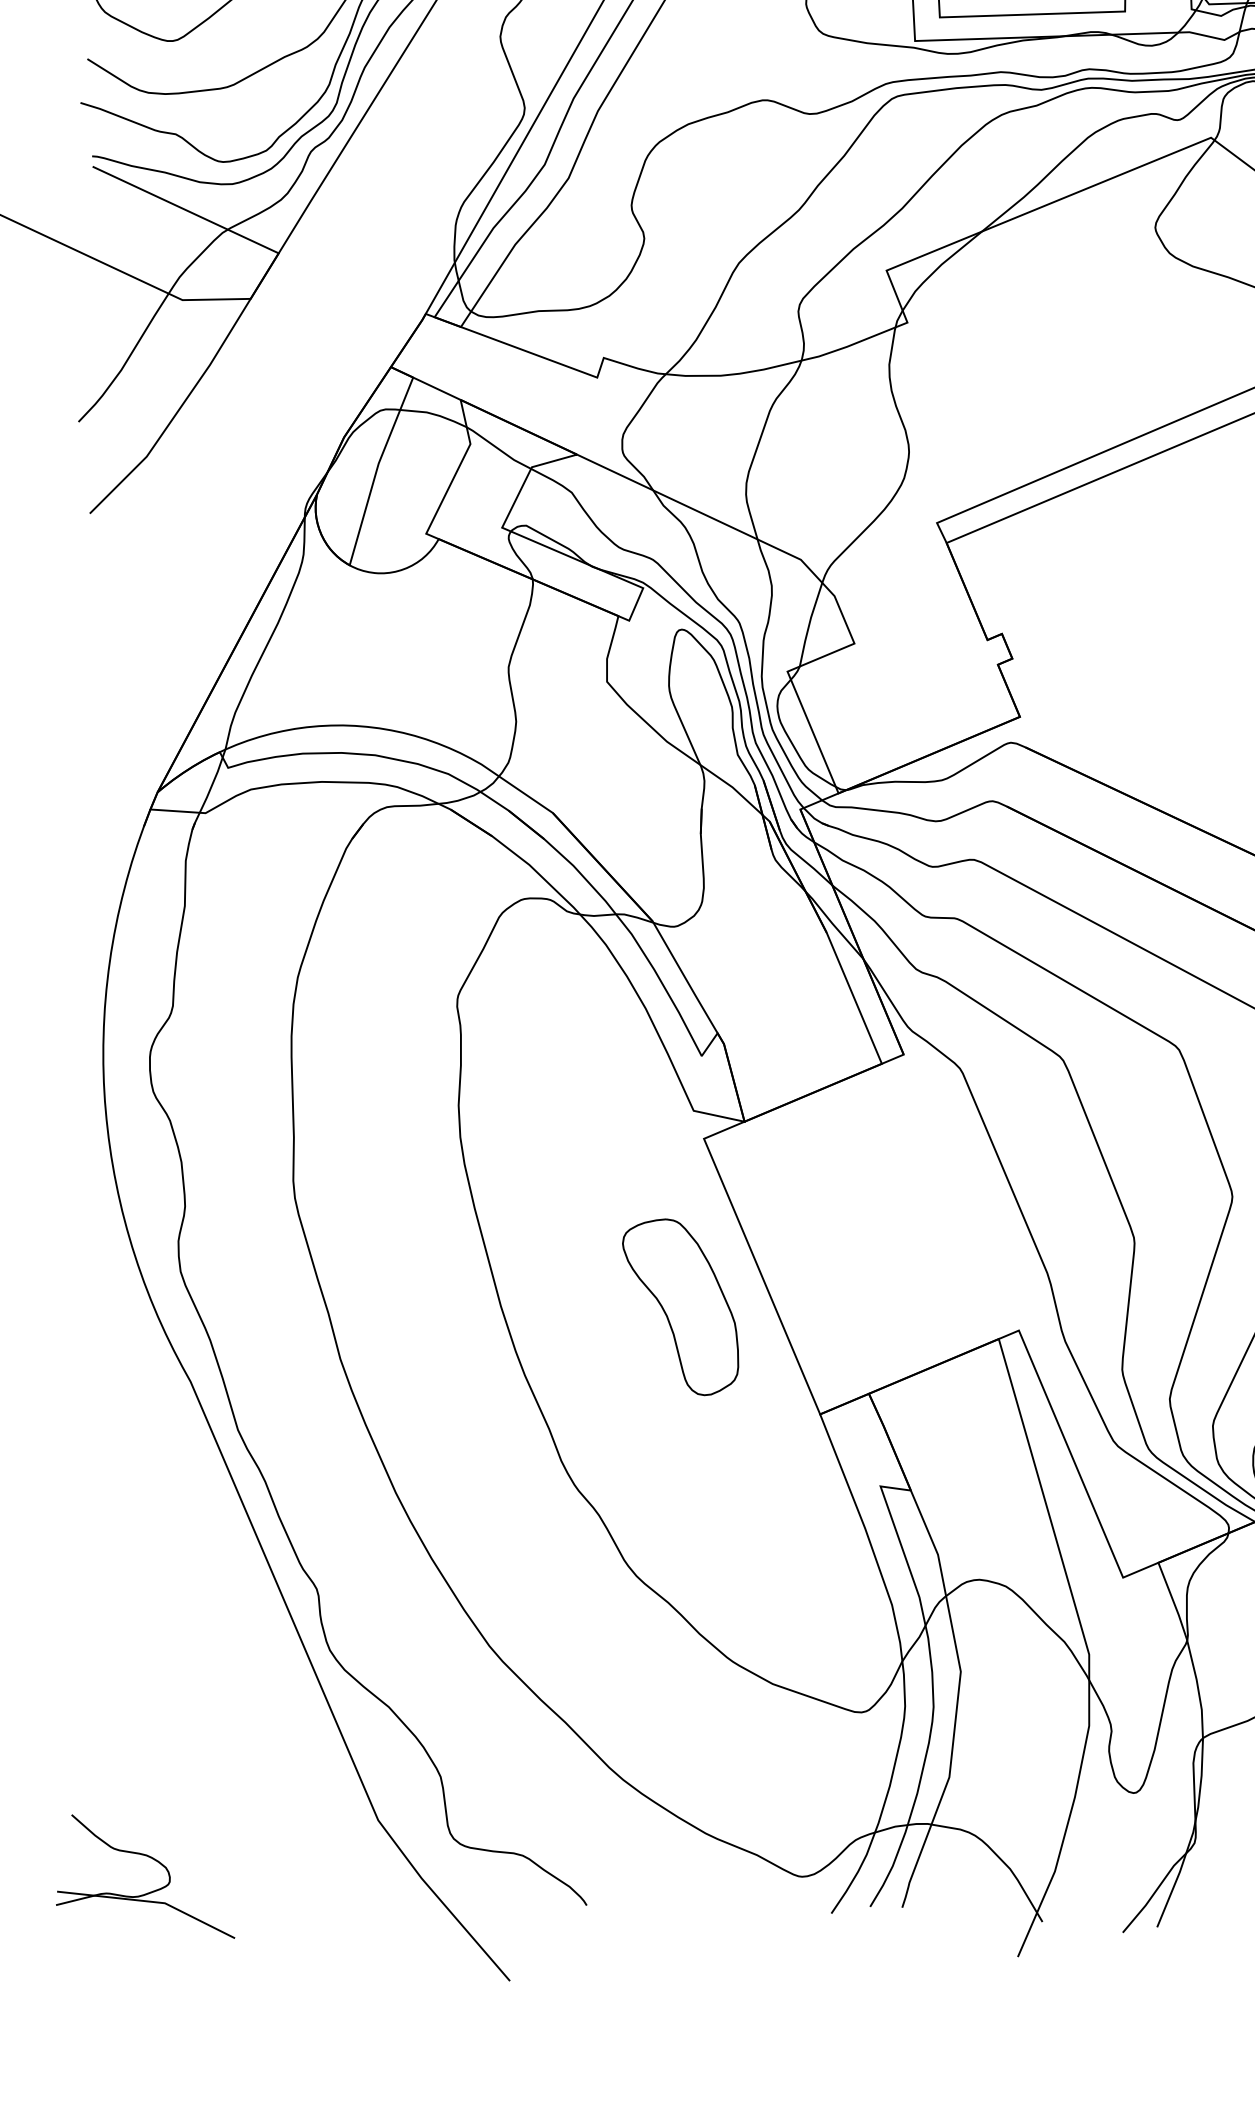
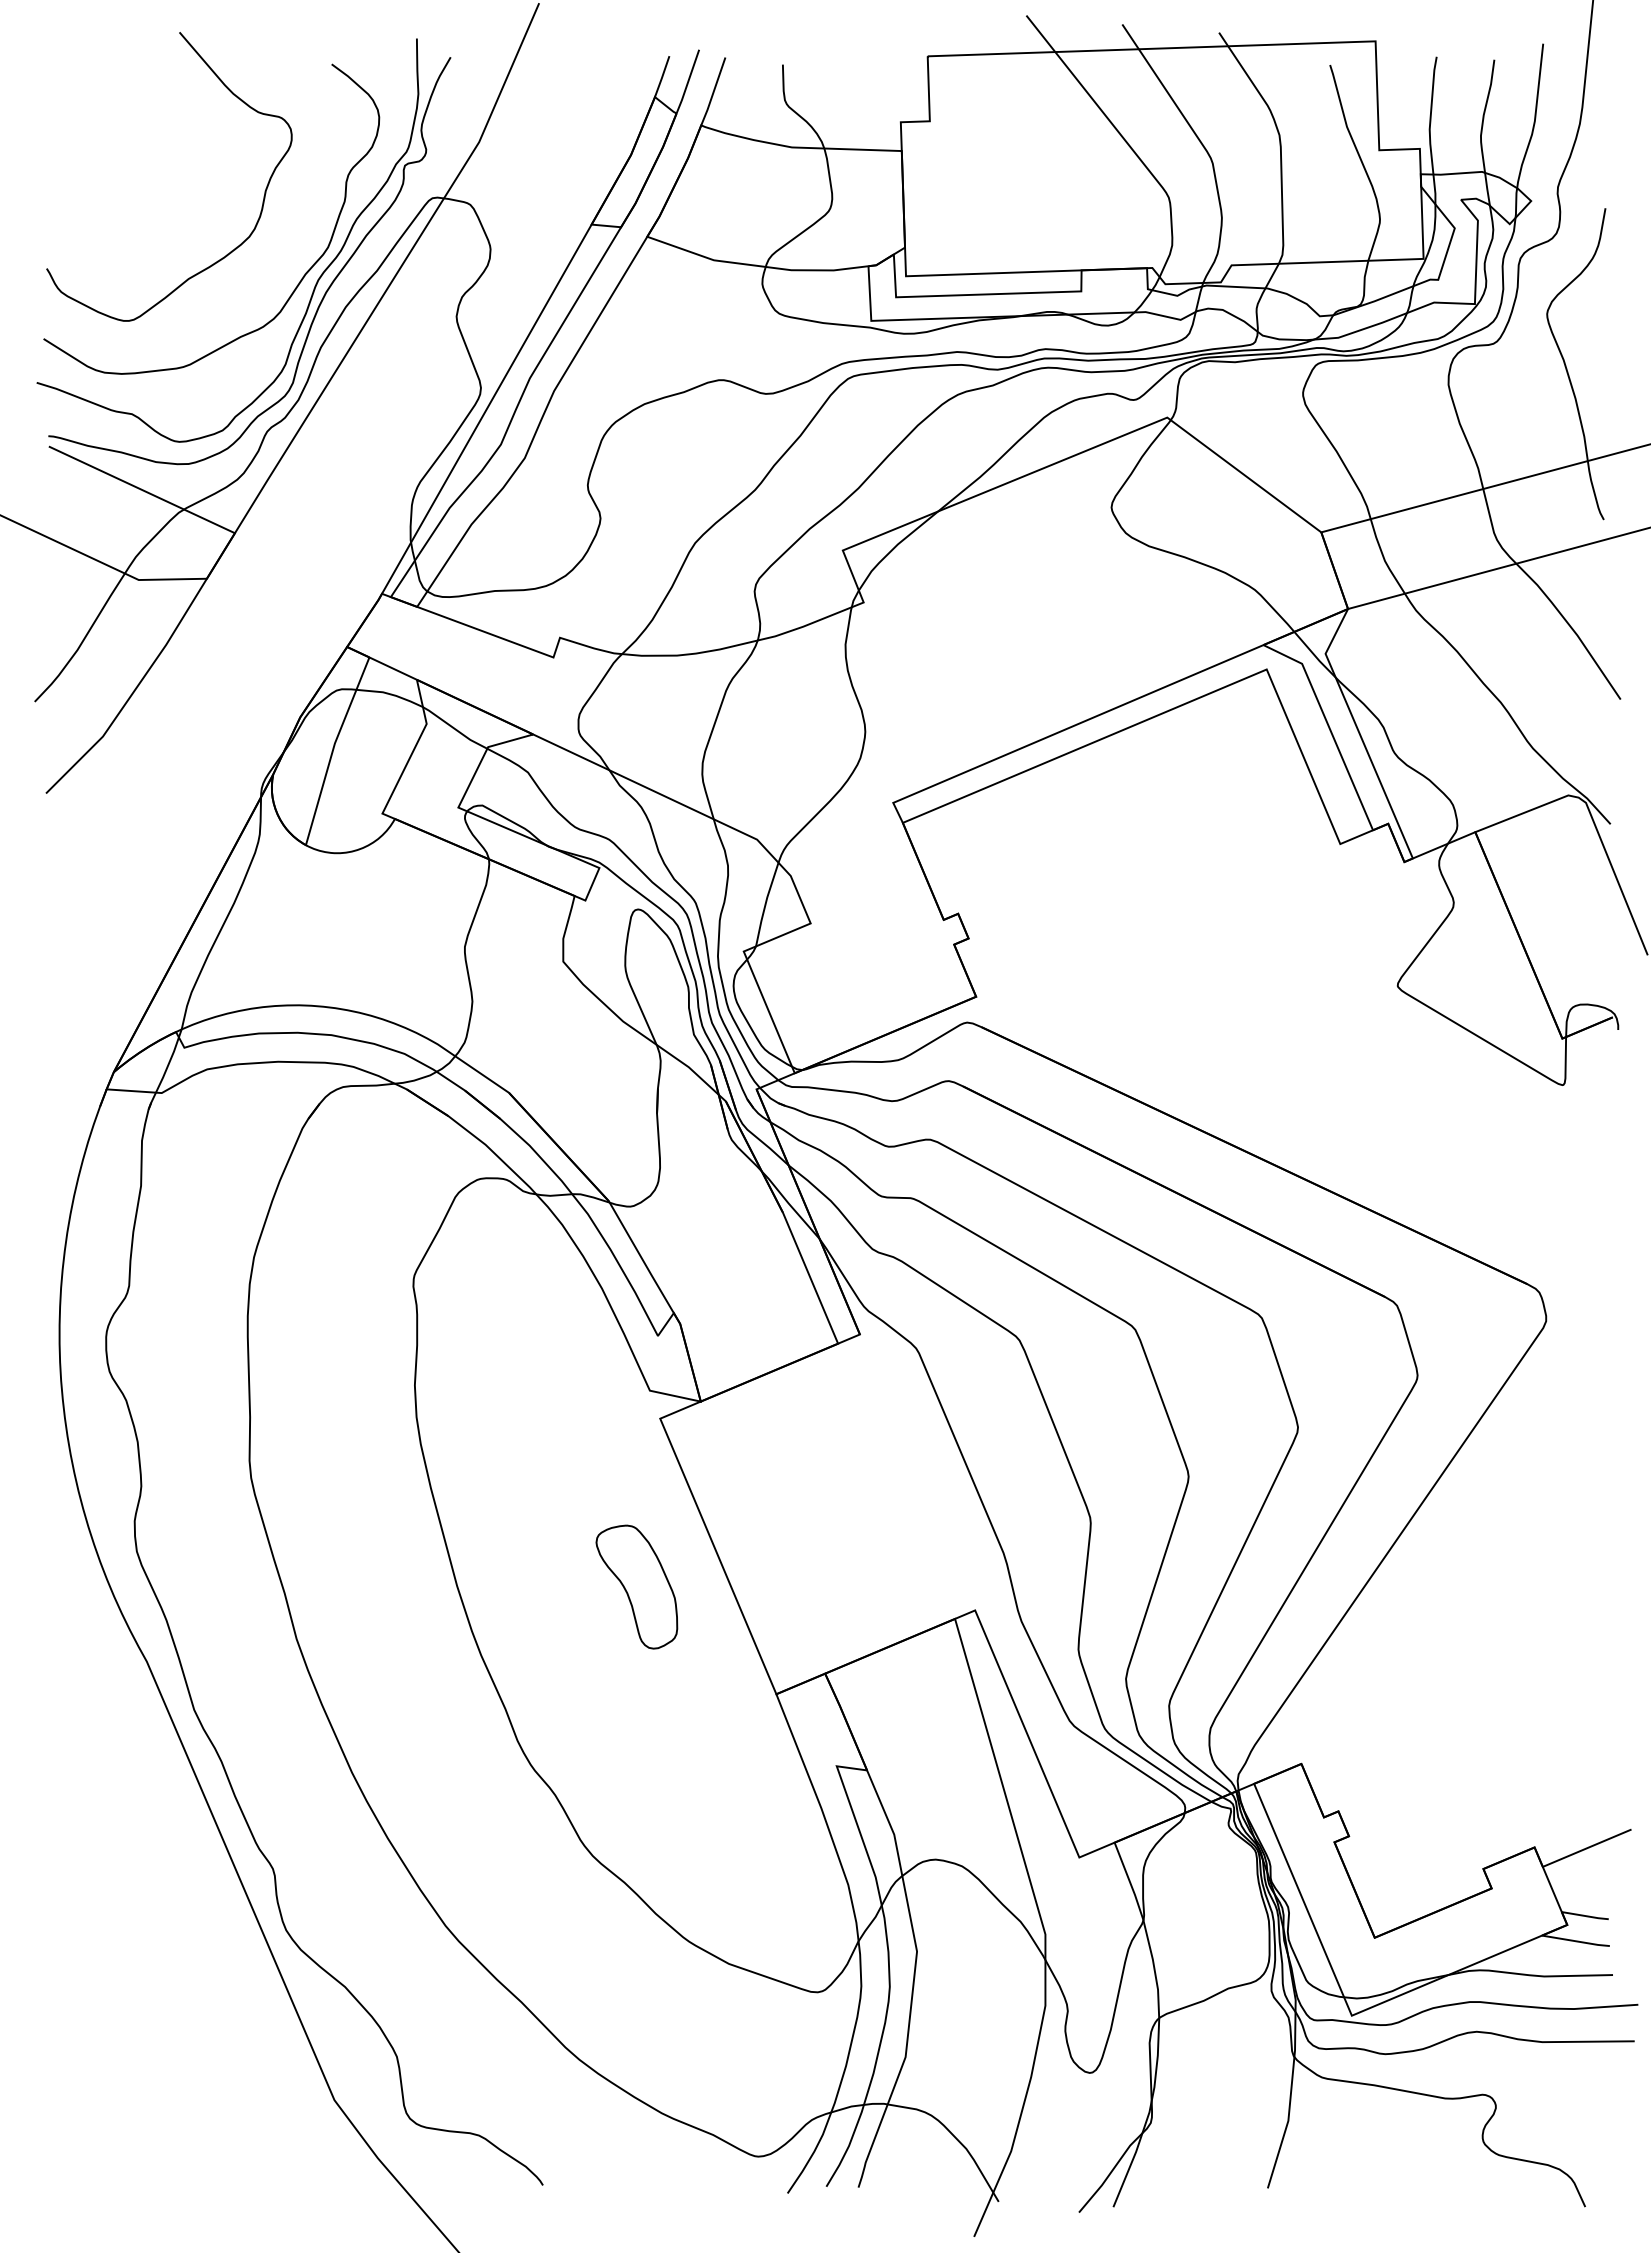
part: (680, 1306) -> (636, 1586), size x0.7
part: (150, 1891) -> (106, 2171), removed

